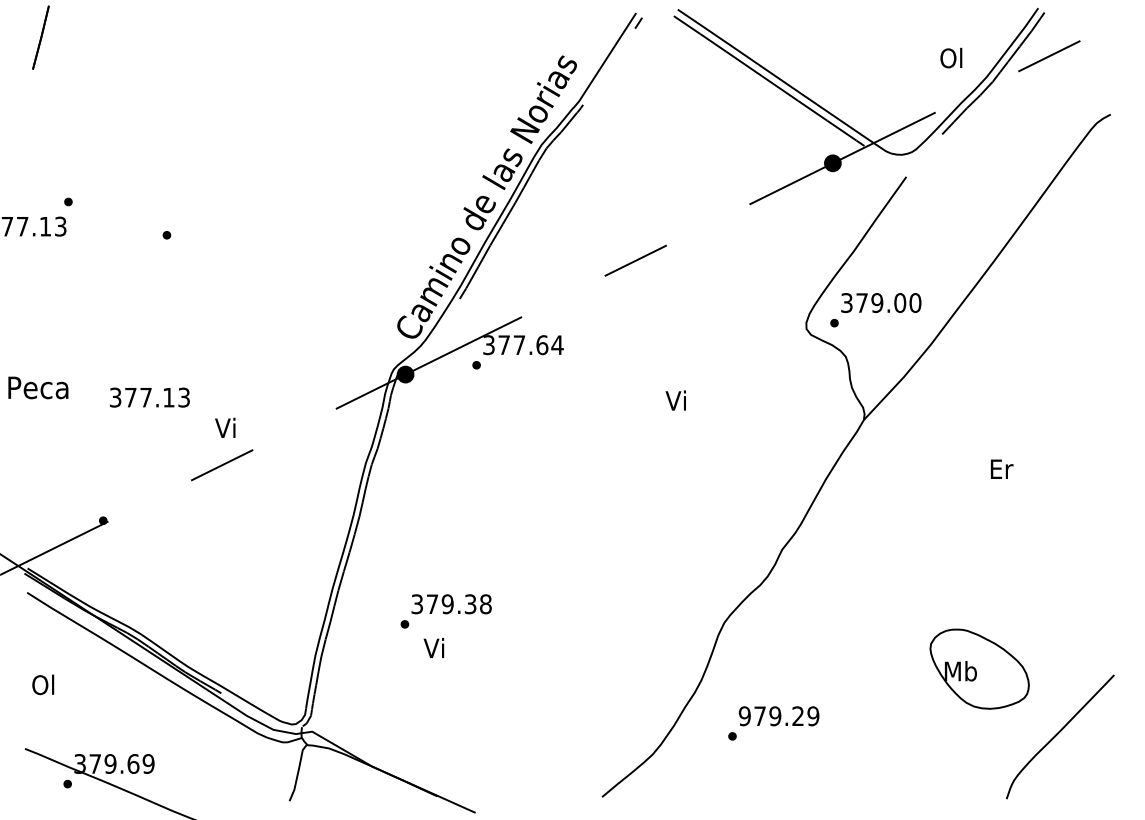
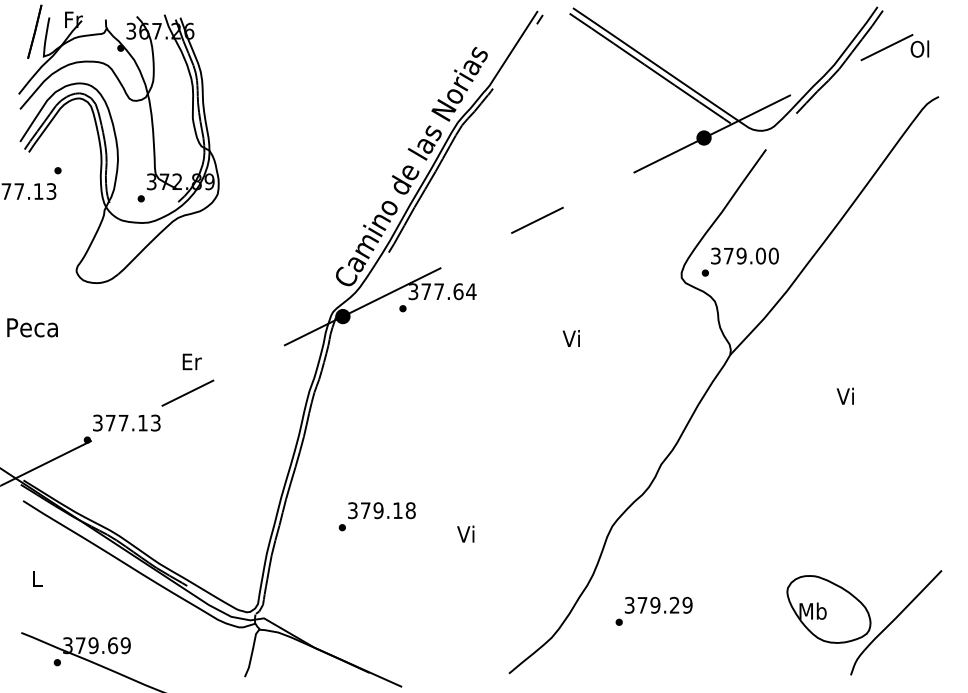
text: (951, 57) -> (920, 48), moved
part: (140, 174) -> (118, 147), added
text: (149, 397) -> (126, 422), moved
text: (226, 427) -> (191, 361), Vi -> Er
text: (1001, 468) -> (846, 395), Er -> Vi
text: (470, 604) -> (397, 510), 379.38 -> 379.18
text: (433, 647) -> (465, 533), moved
part: (979, 668) -> (828, 608), moved
text: (43, 684) -> (36, 578), Ol -> L
text: (744, 716) -> (629, 605), 979.29 -> 379.29

